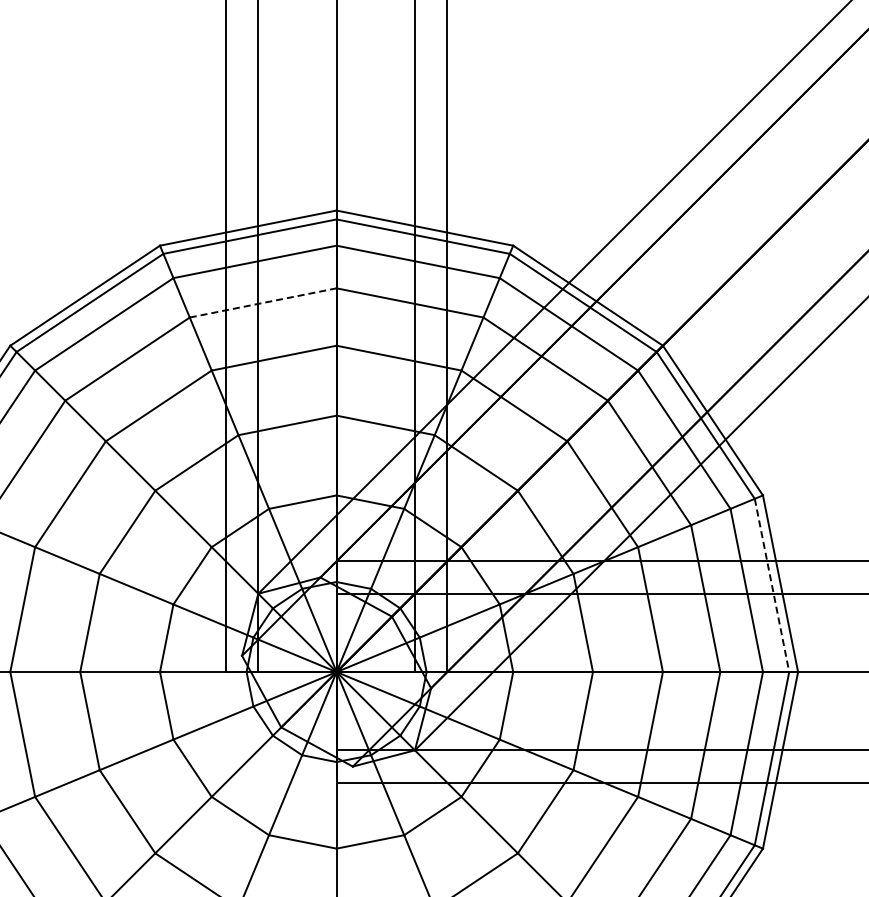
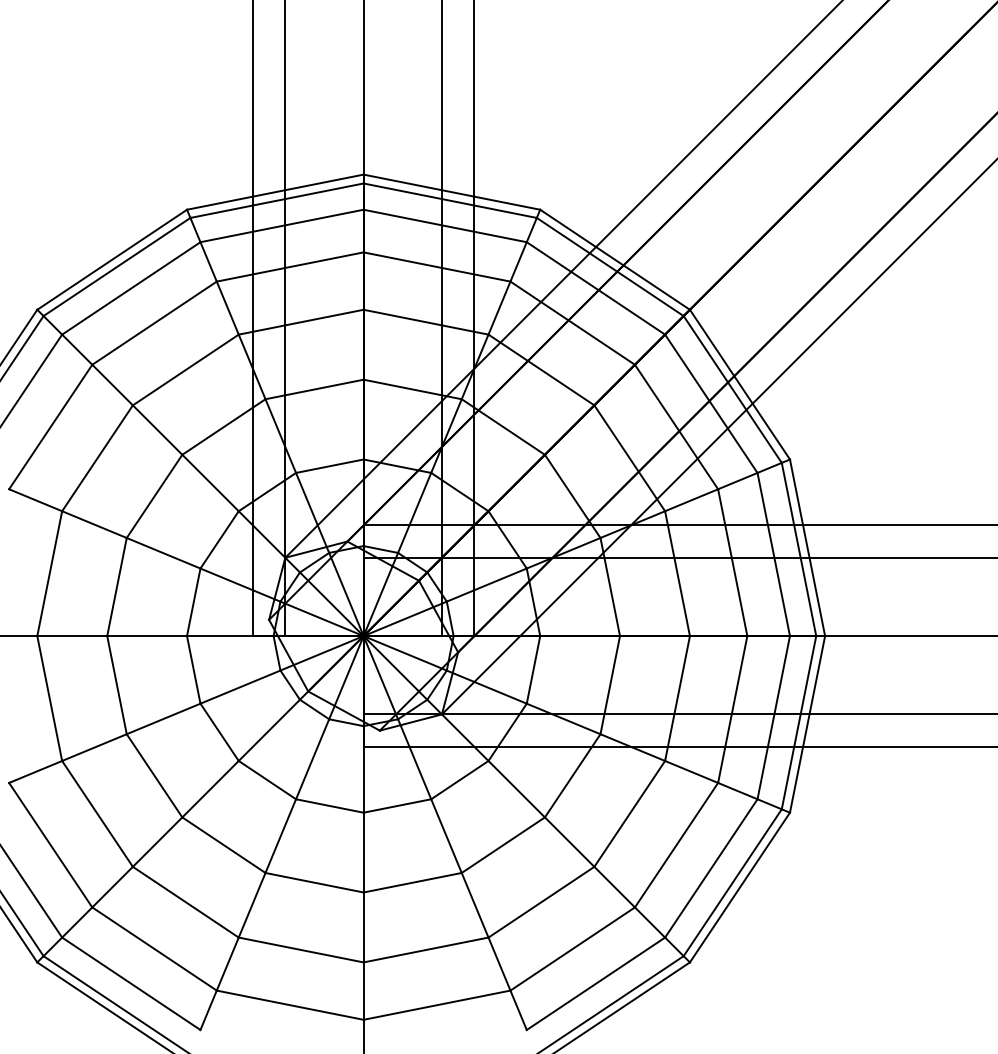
line: (263, 303) -> (290, 267), dashed -> solid
line: (772, 585) -> (799, 549), dashed -> solid

